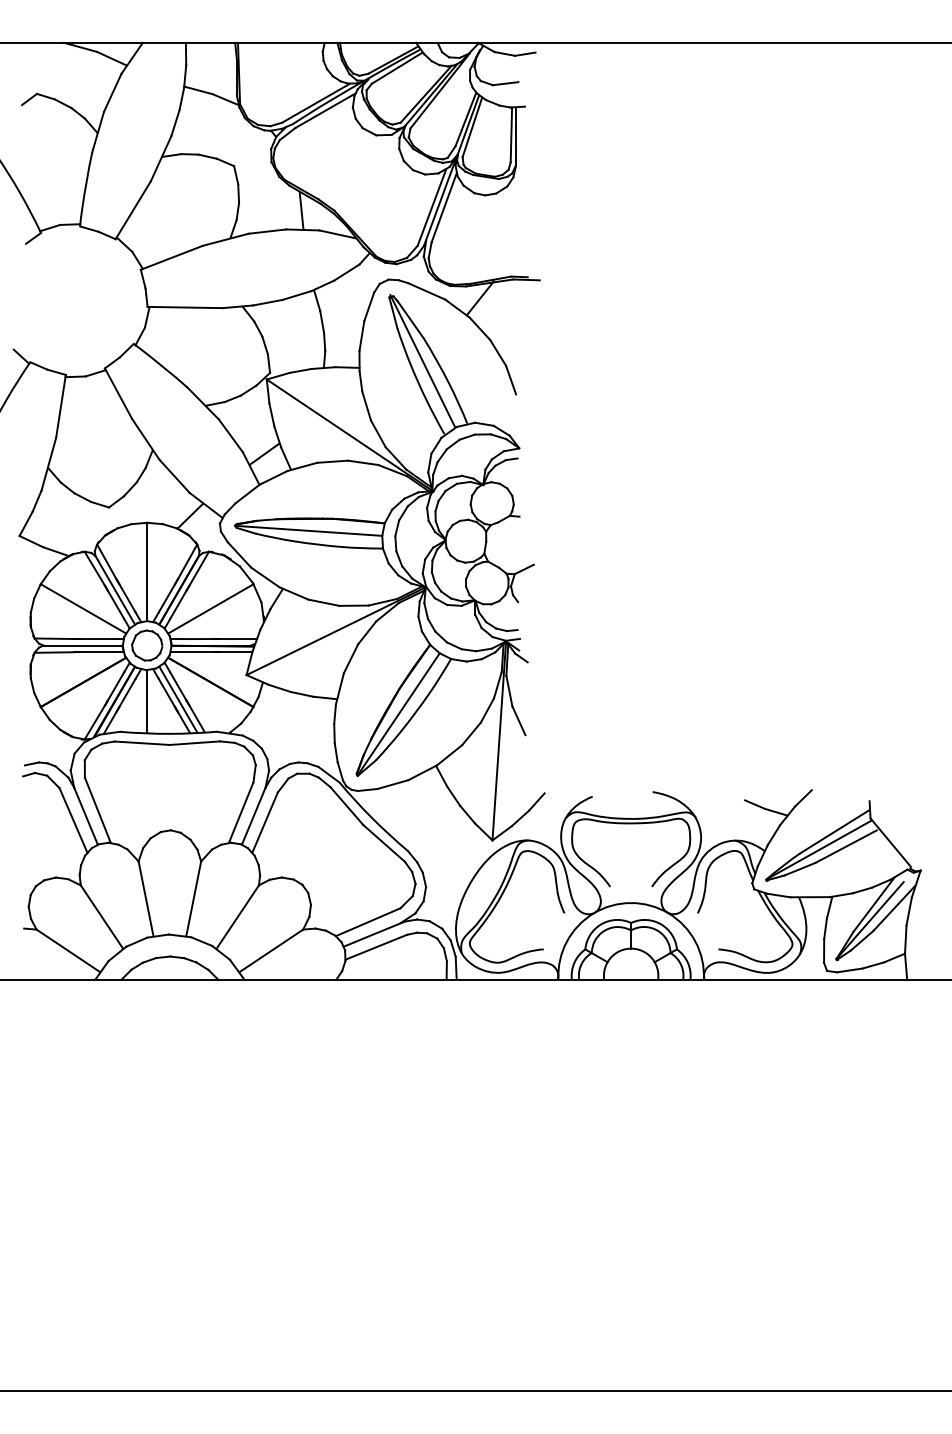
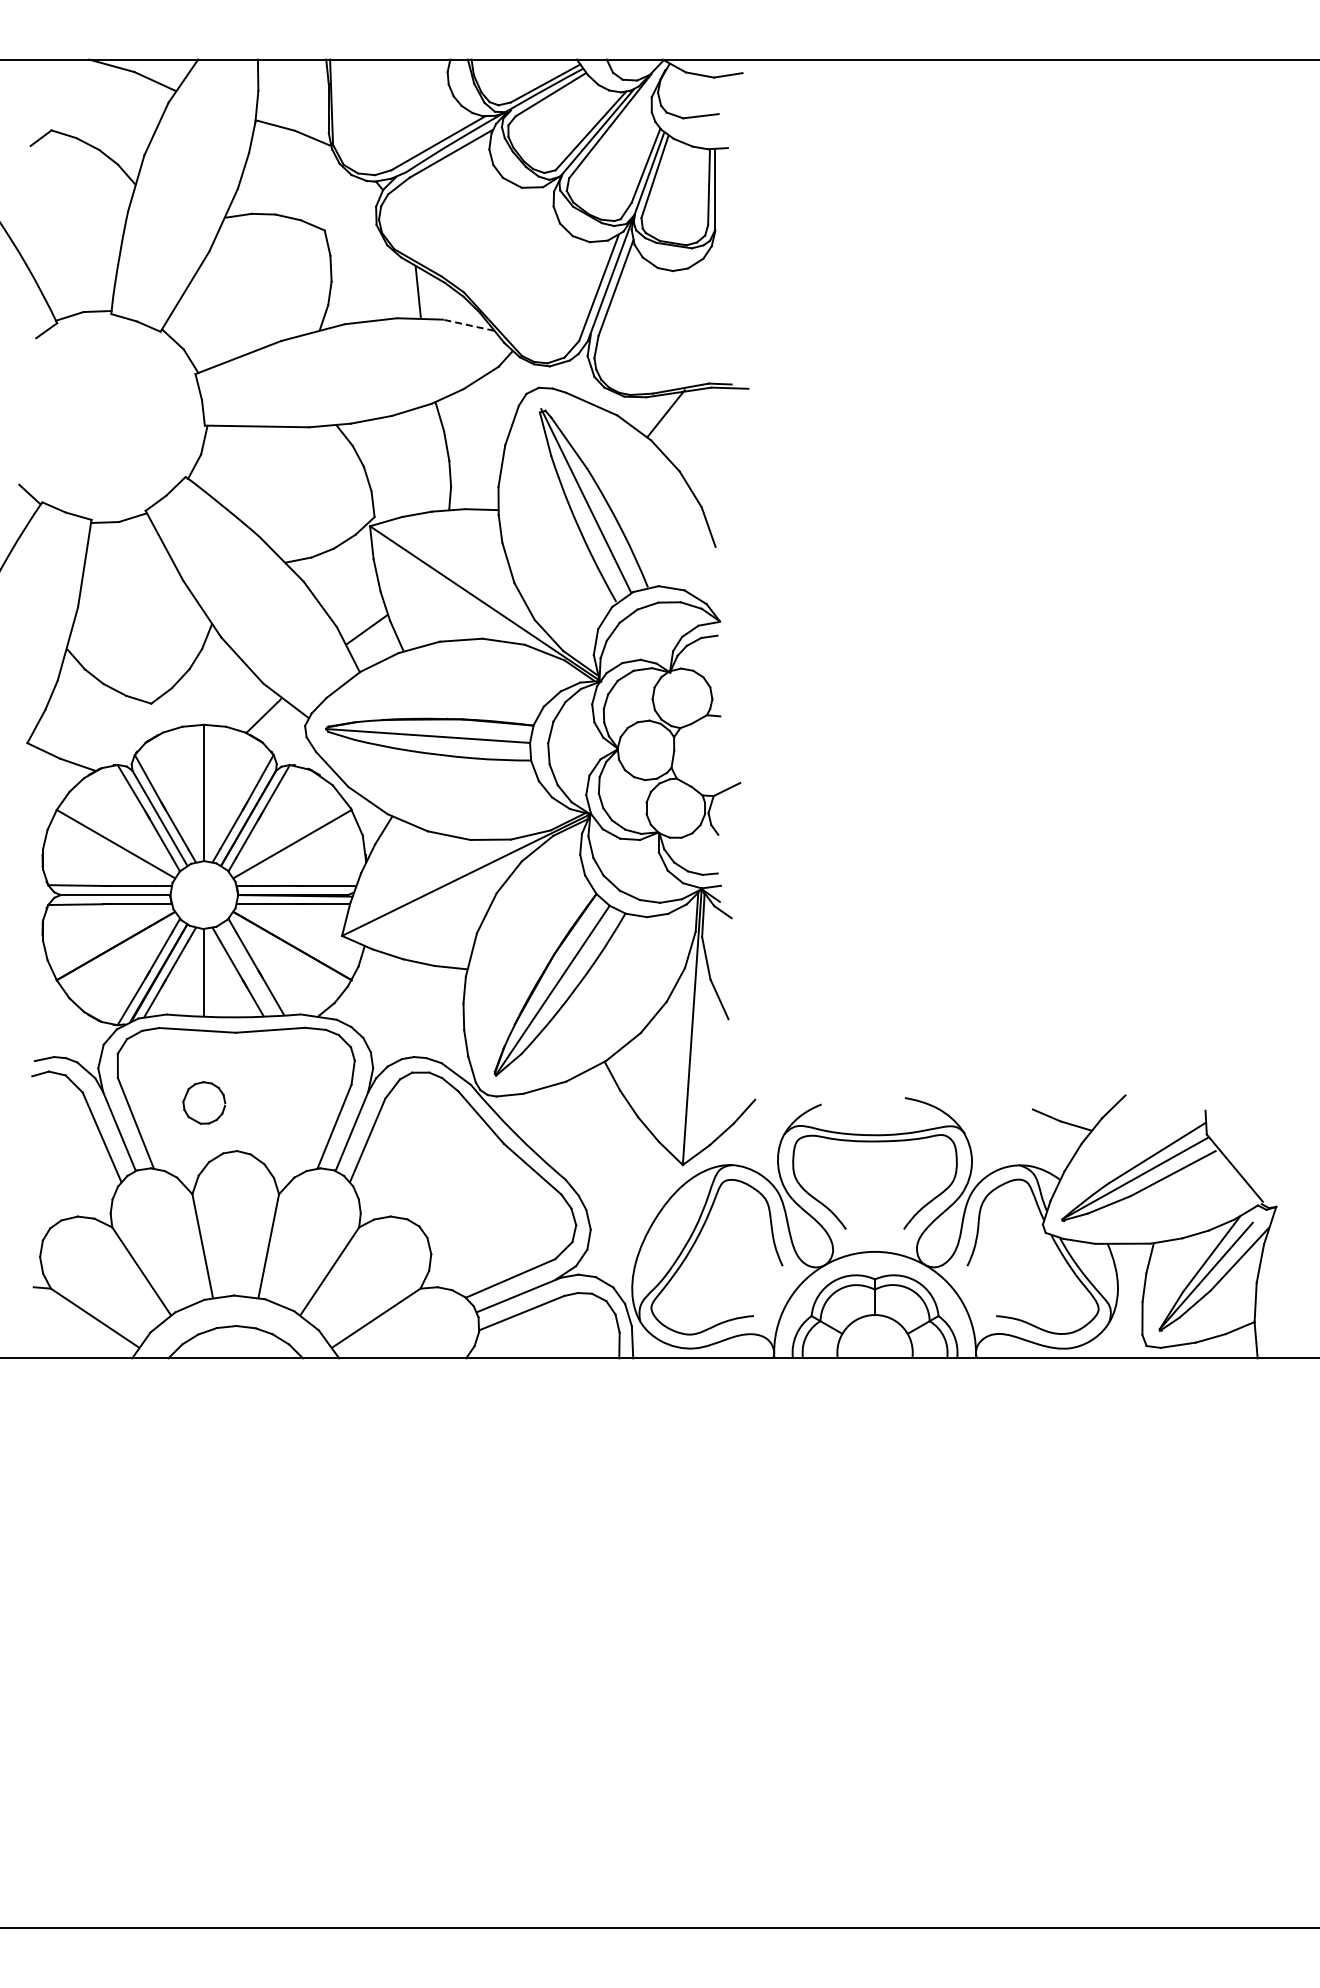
line: (337, 234) -> (468, 325), solid -> dashed
part: (147, 645) -> (204, 1102), moved
line: (178, 699) -> (247, 969), removed

